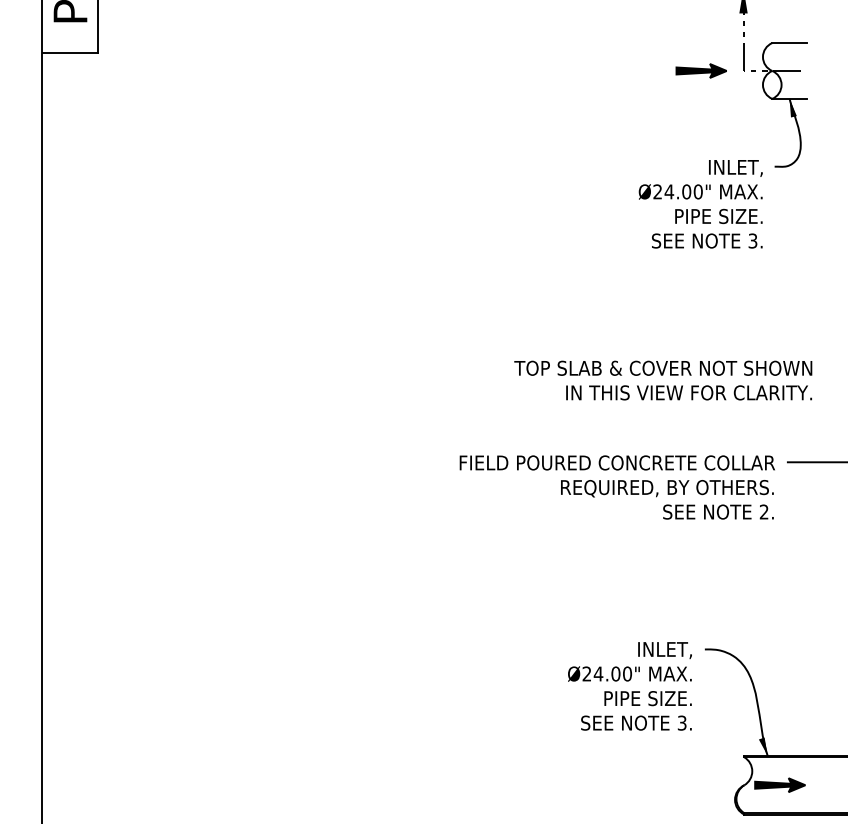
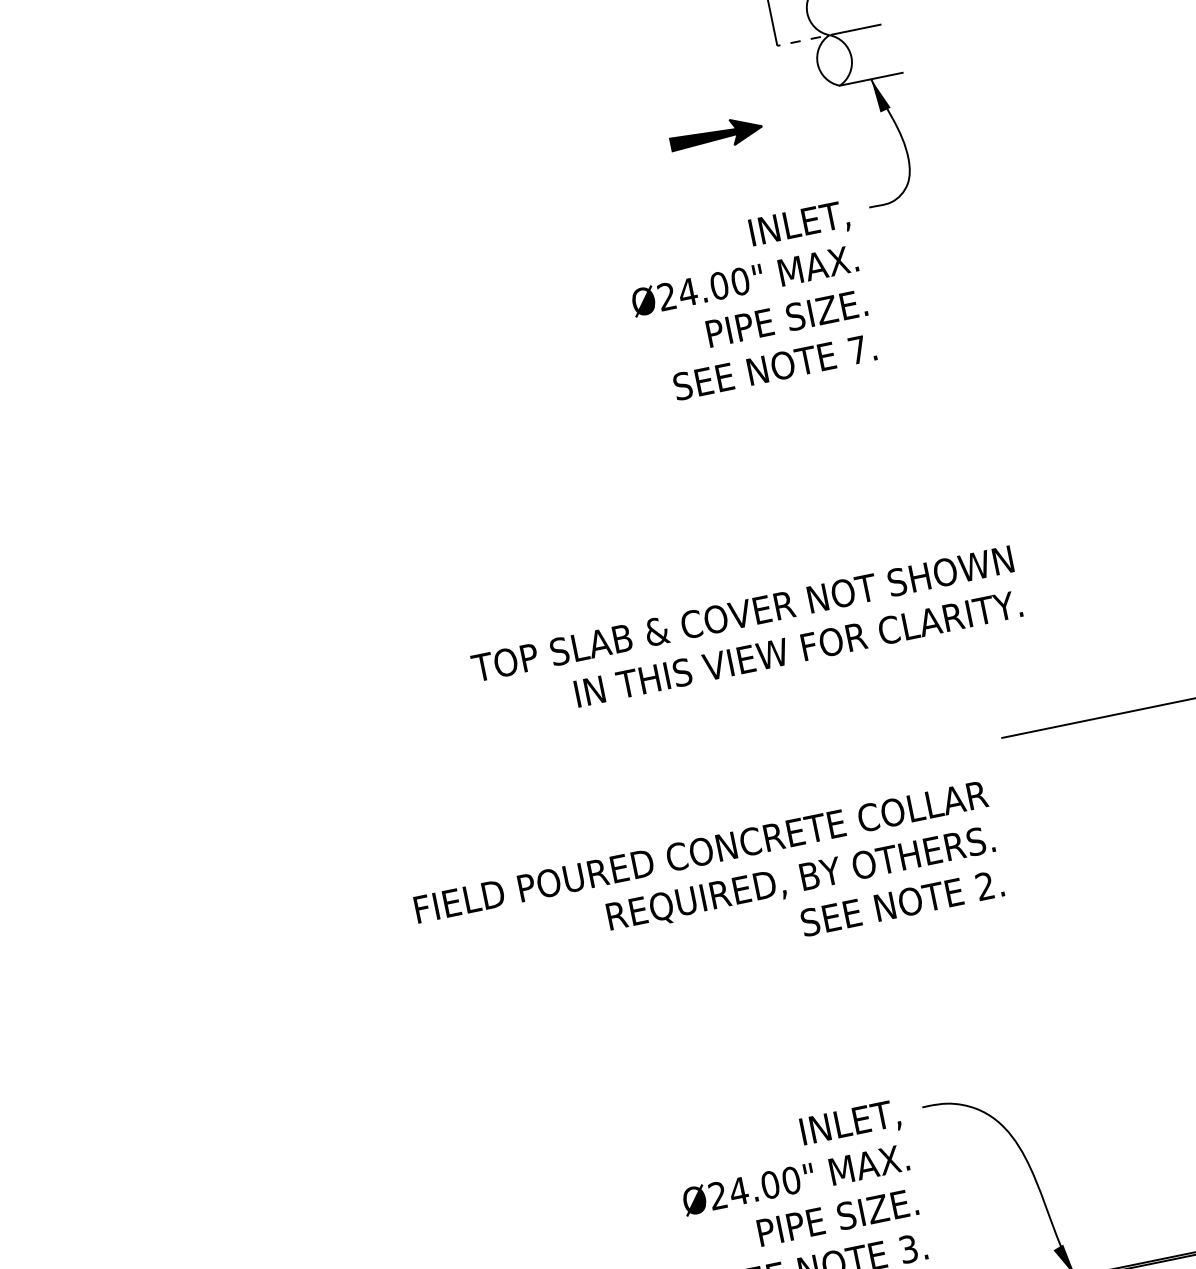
part: (700, 70) -> (714, 135), moved
text: (752, 240) -> (856, 349), 3. -> 7.
text: (616, 487) -> (708, 896), moved

